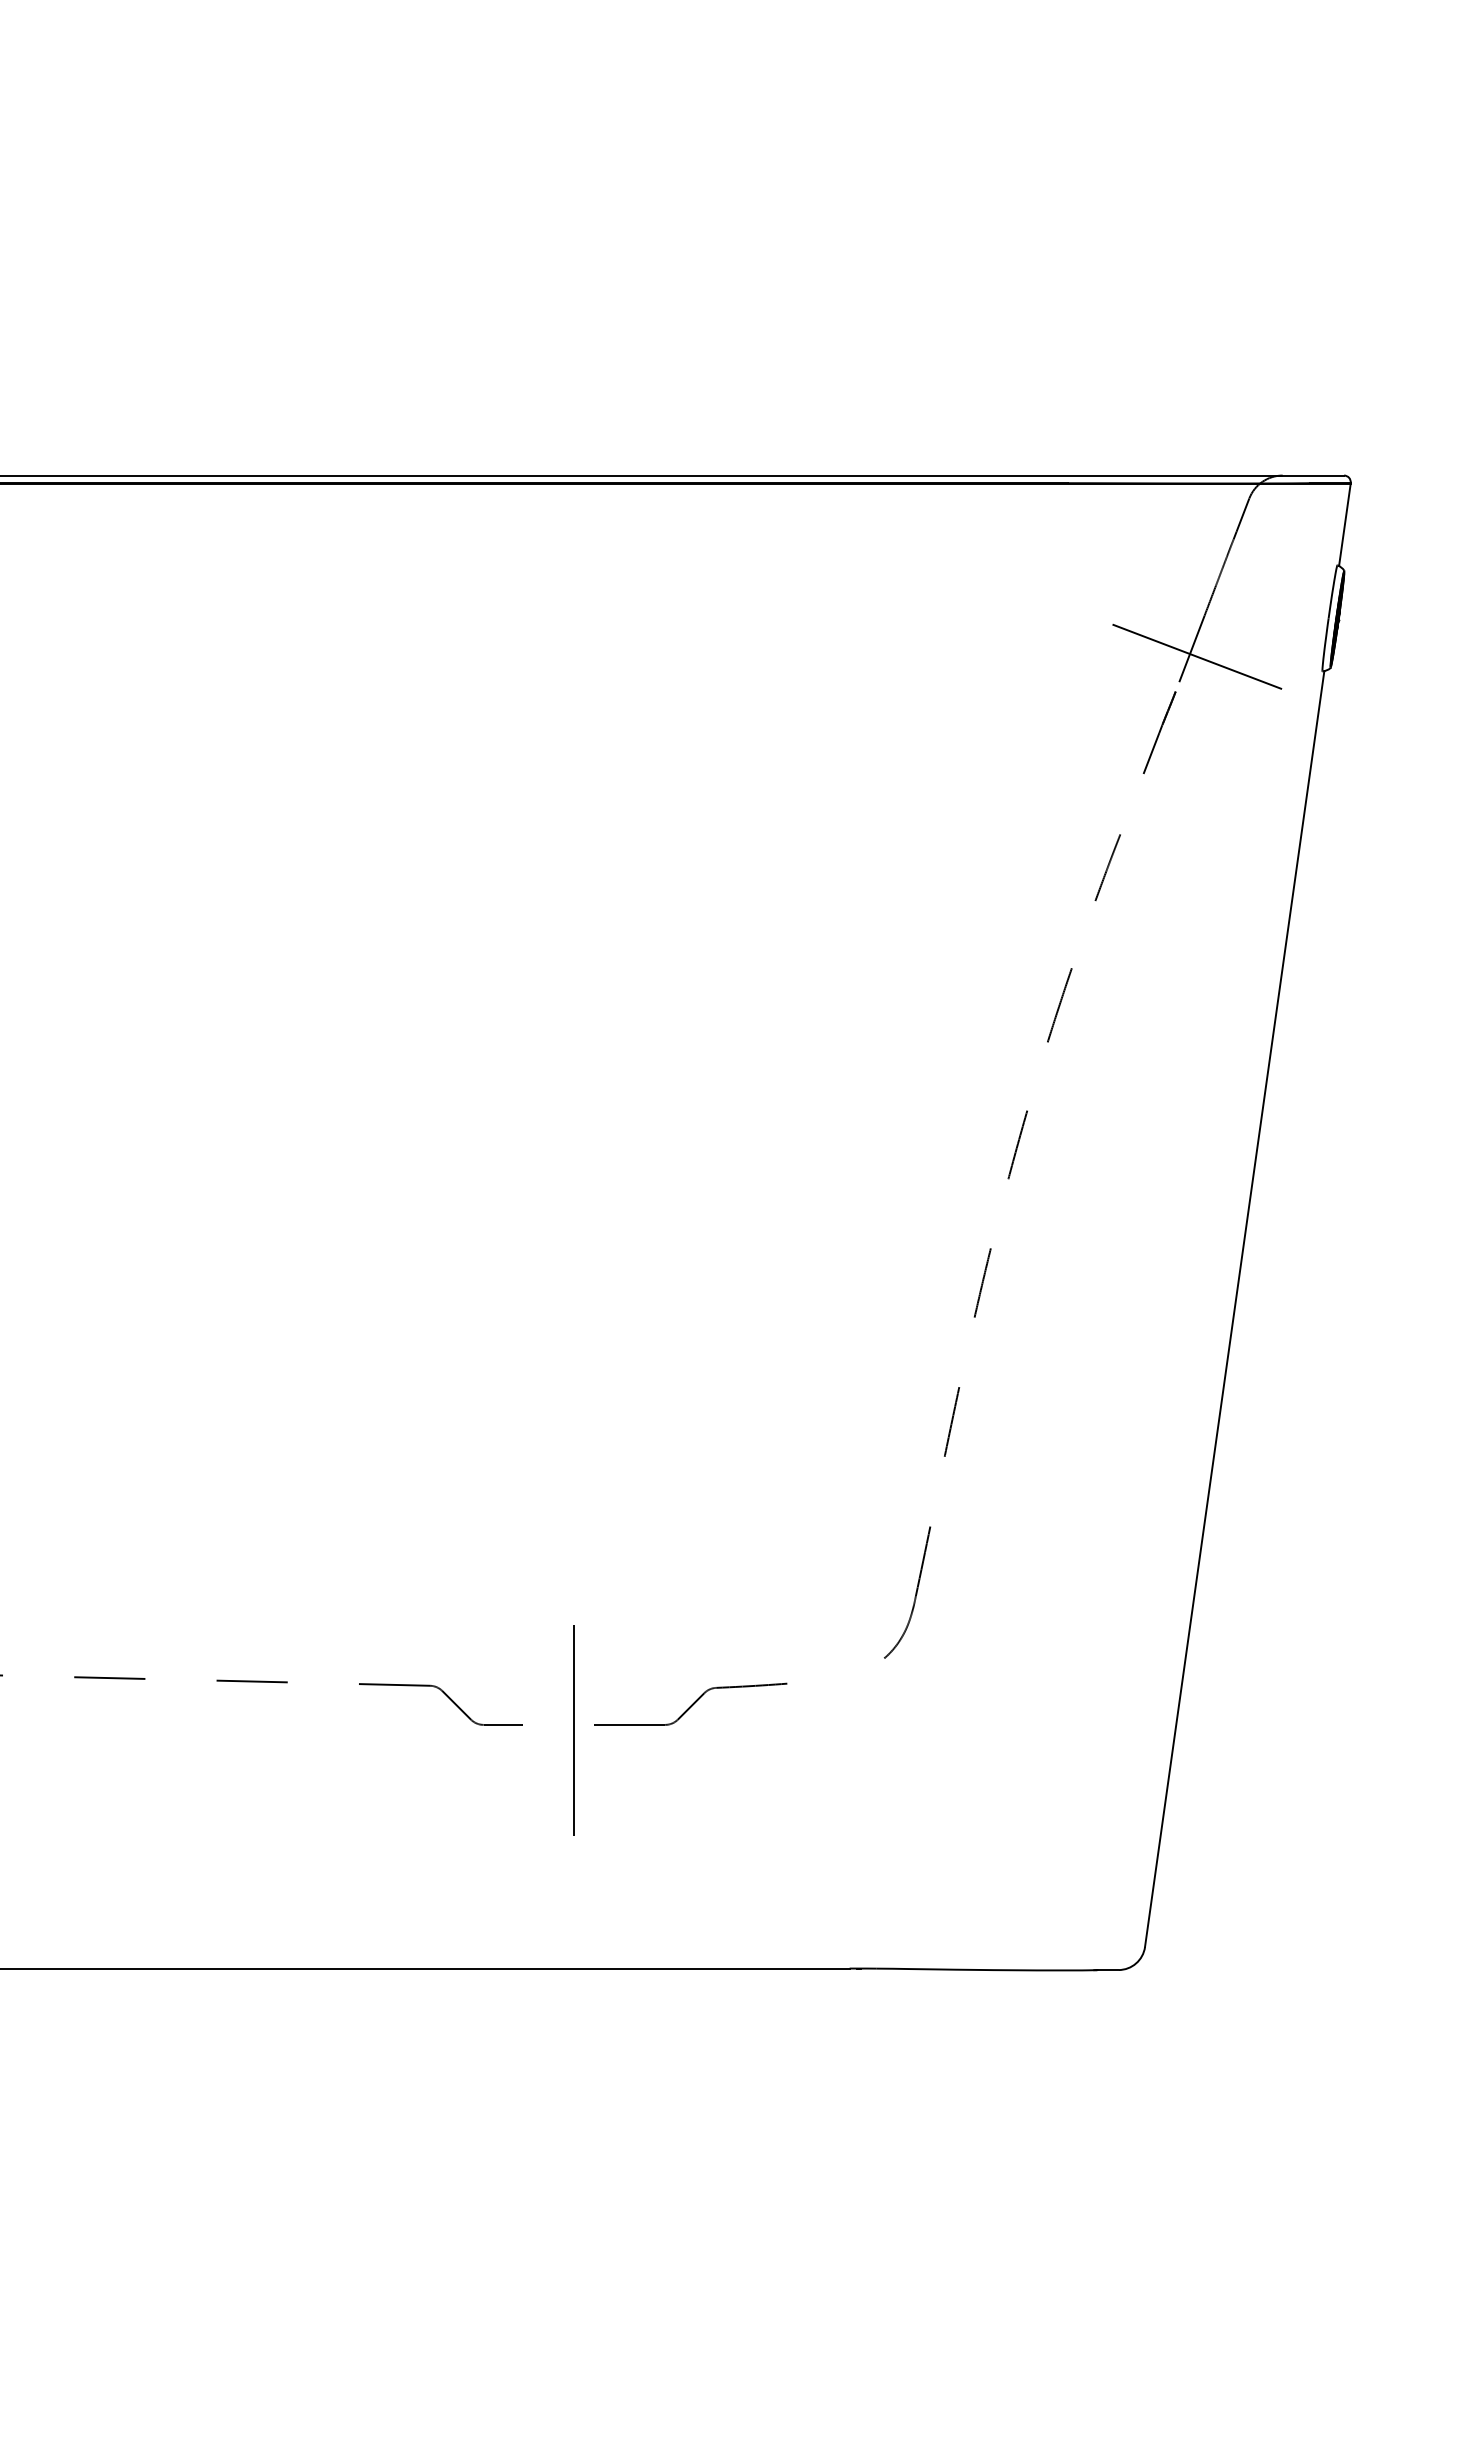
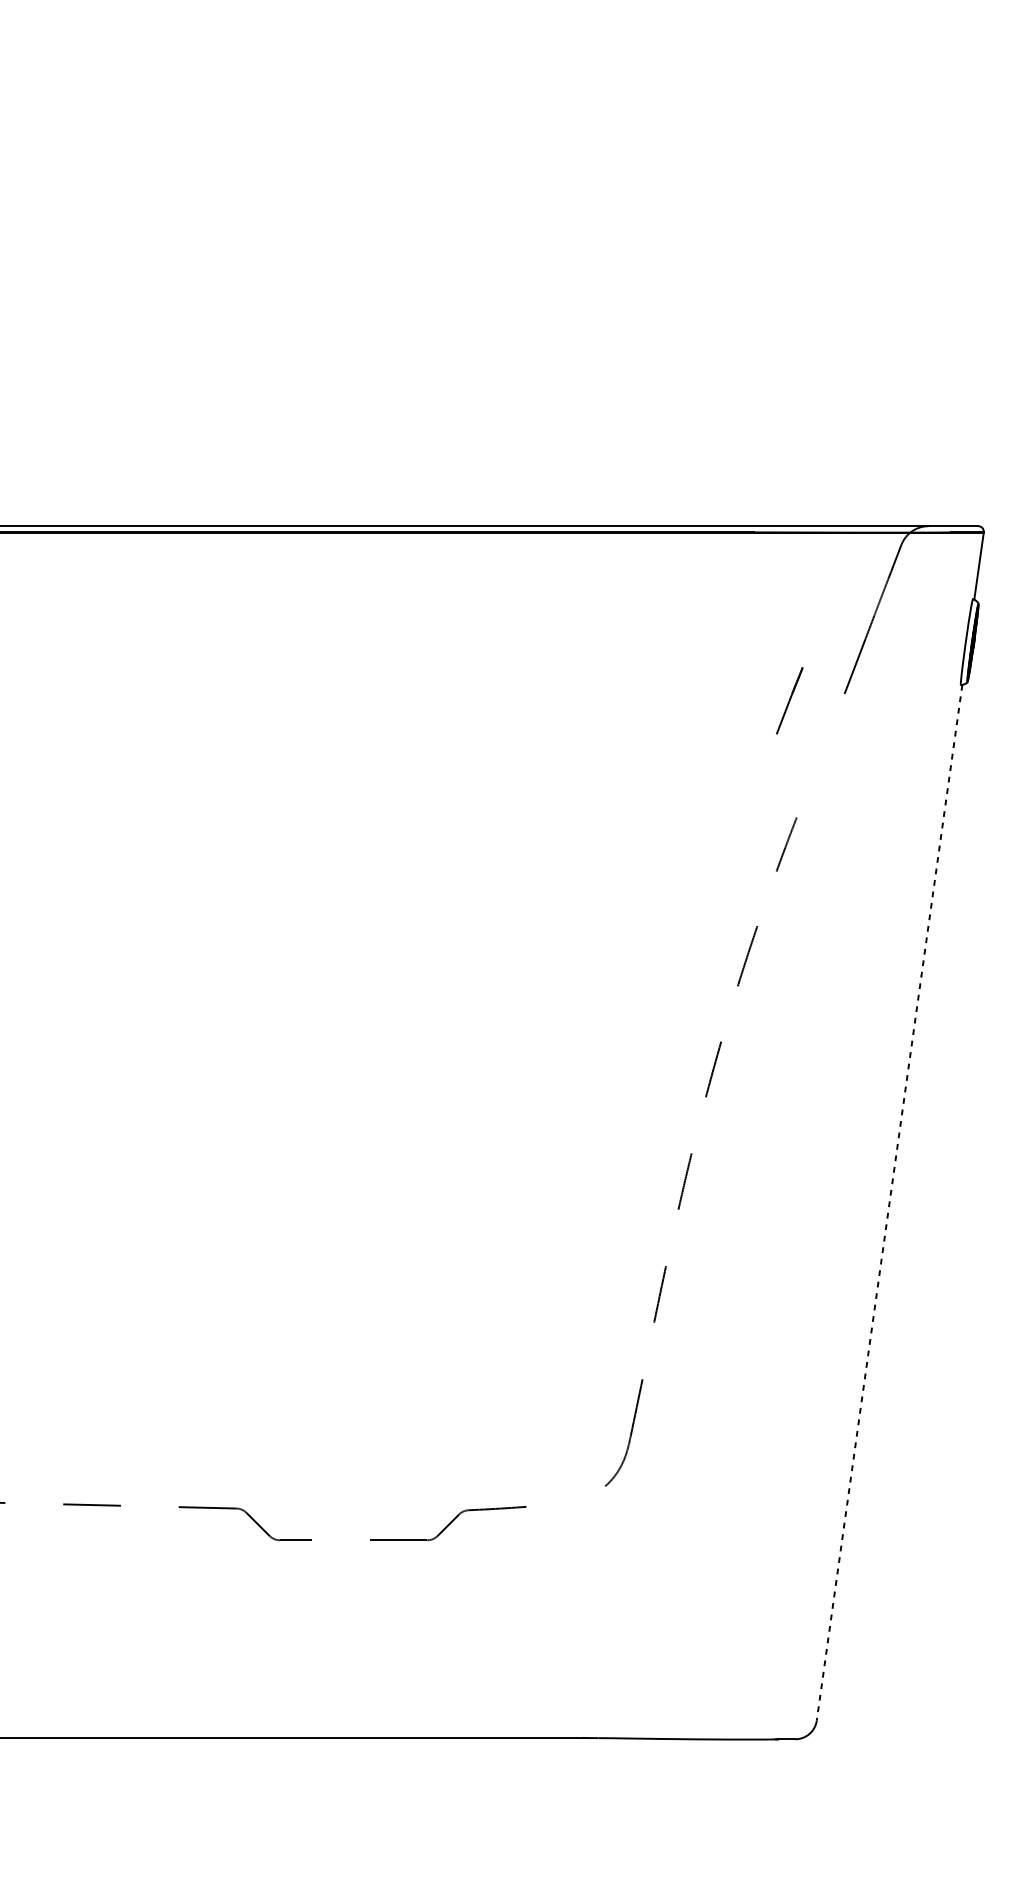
line: (1197, 656) -> (859, 673), removed
line: (1159, 732) -> (789, 700), moved
line: (1234, 1309) -> (889, 1203), solid -> dashed
line: (573, 1730) -> (352, 1544), removed

